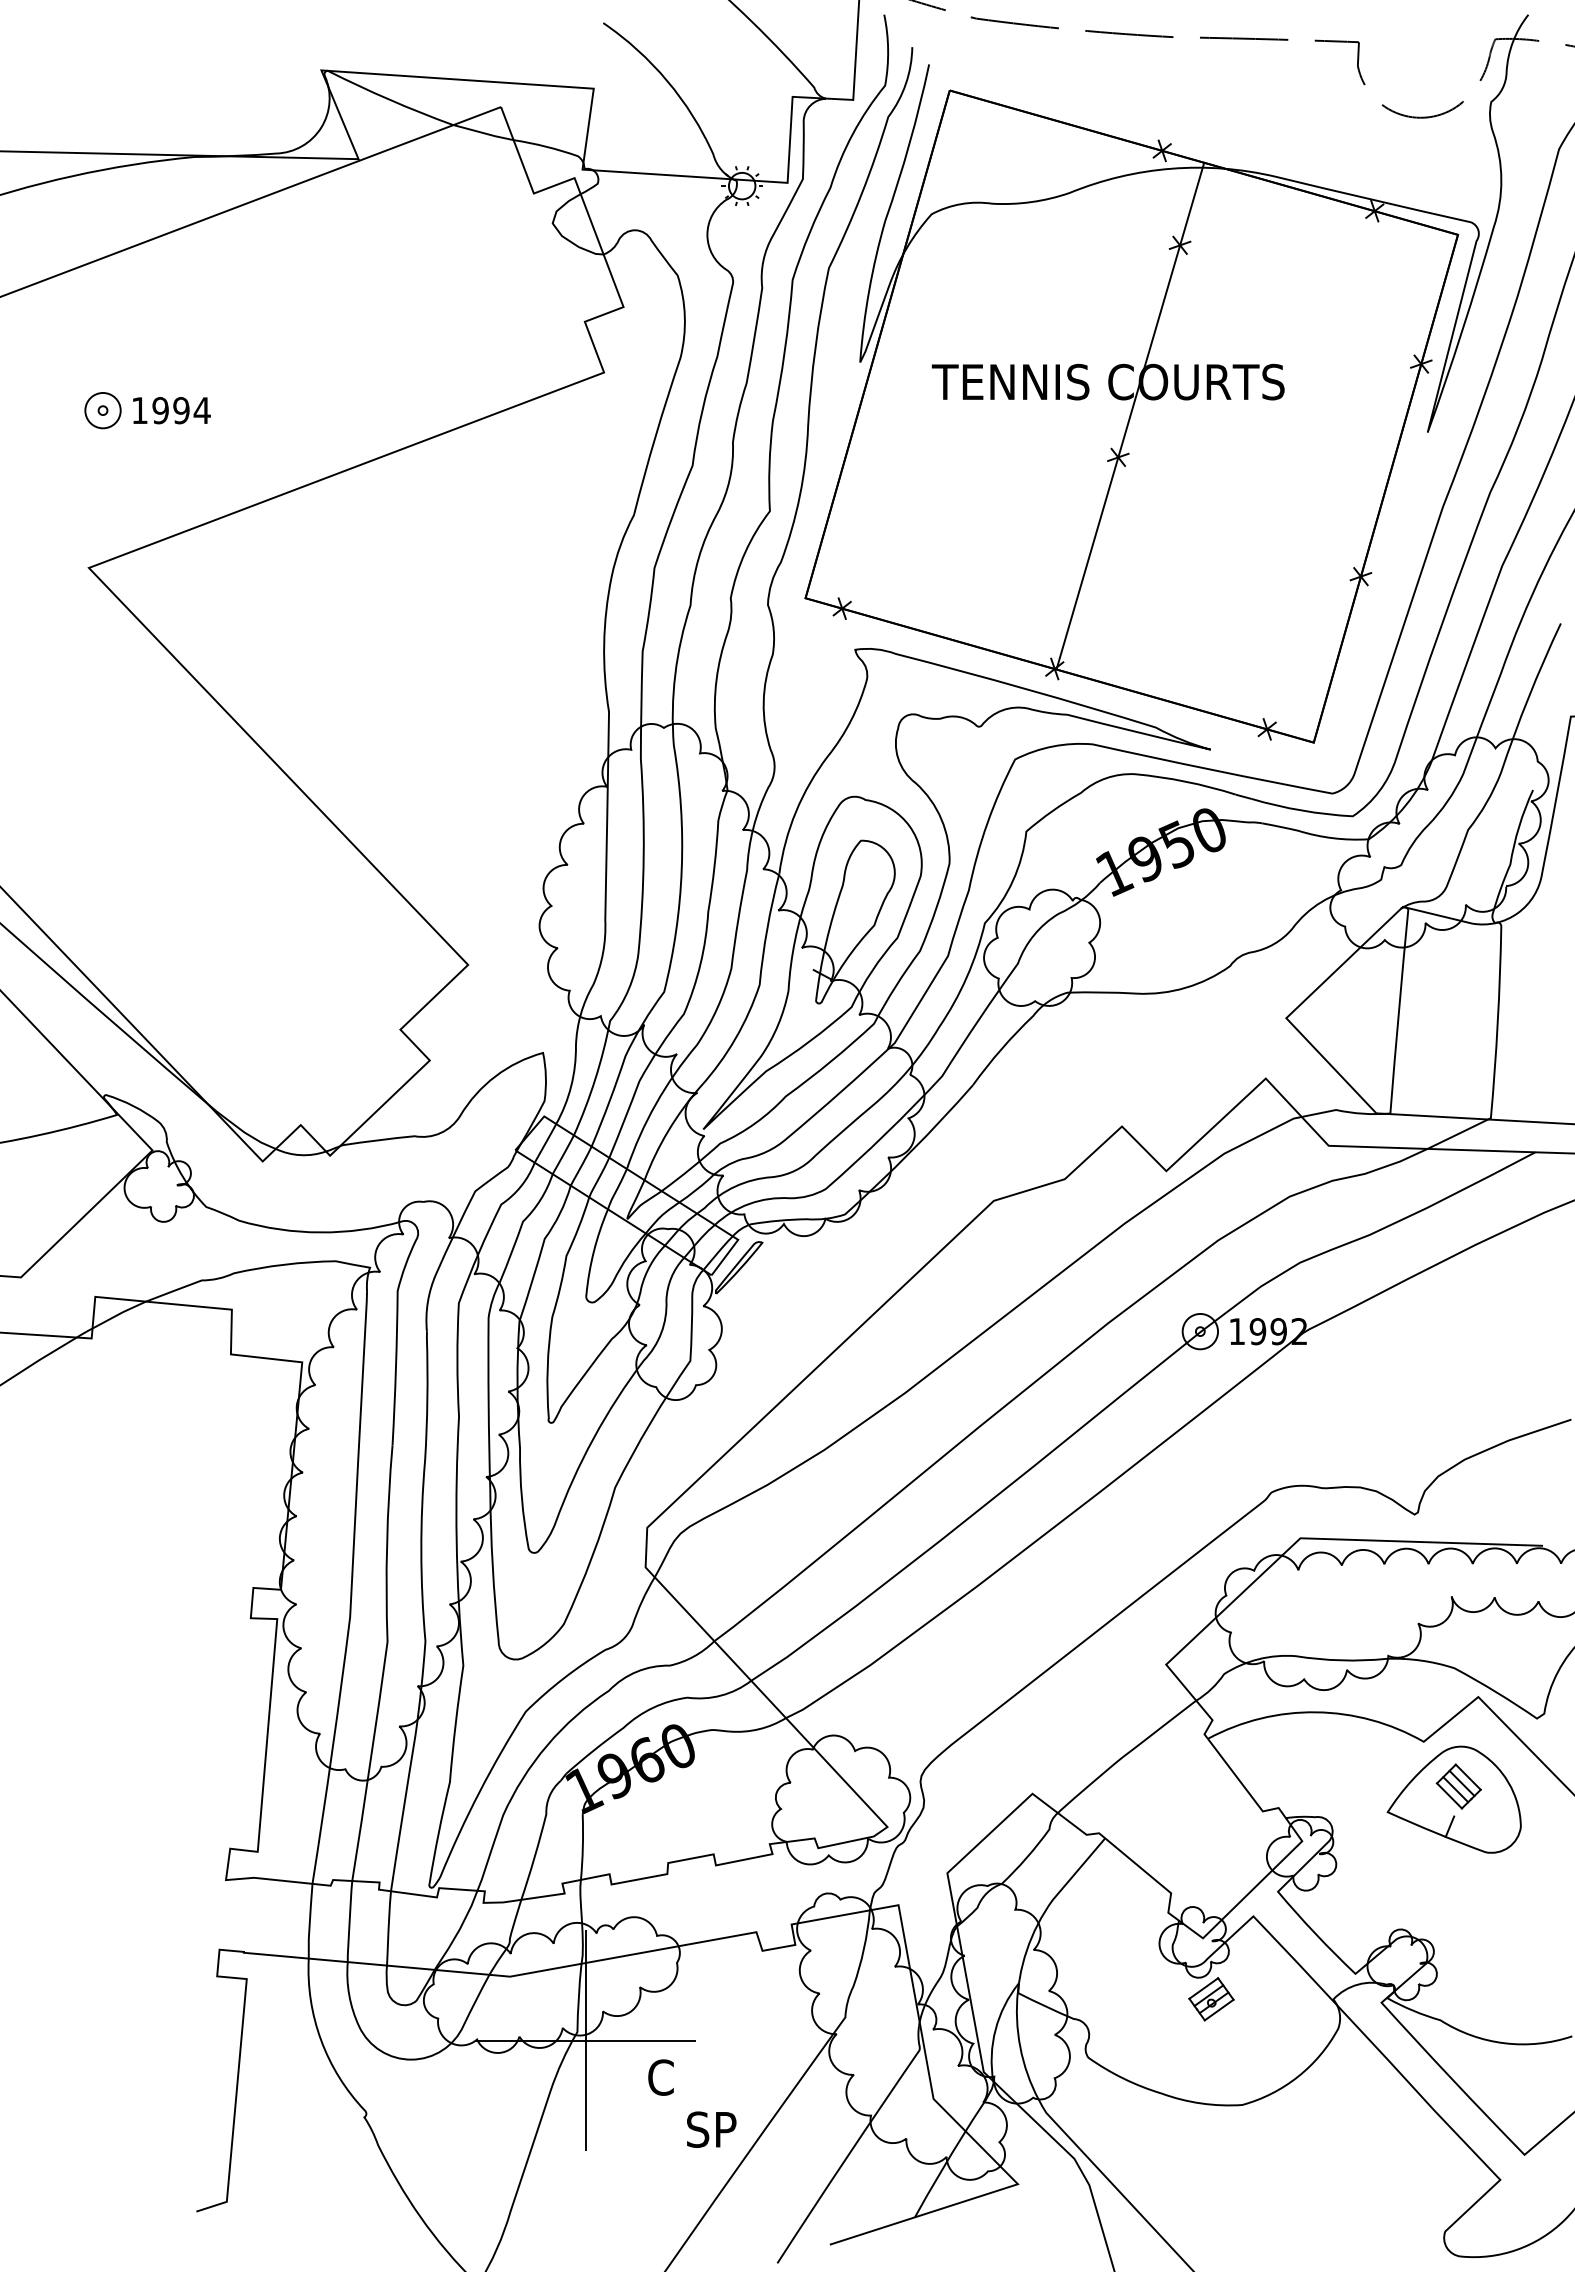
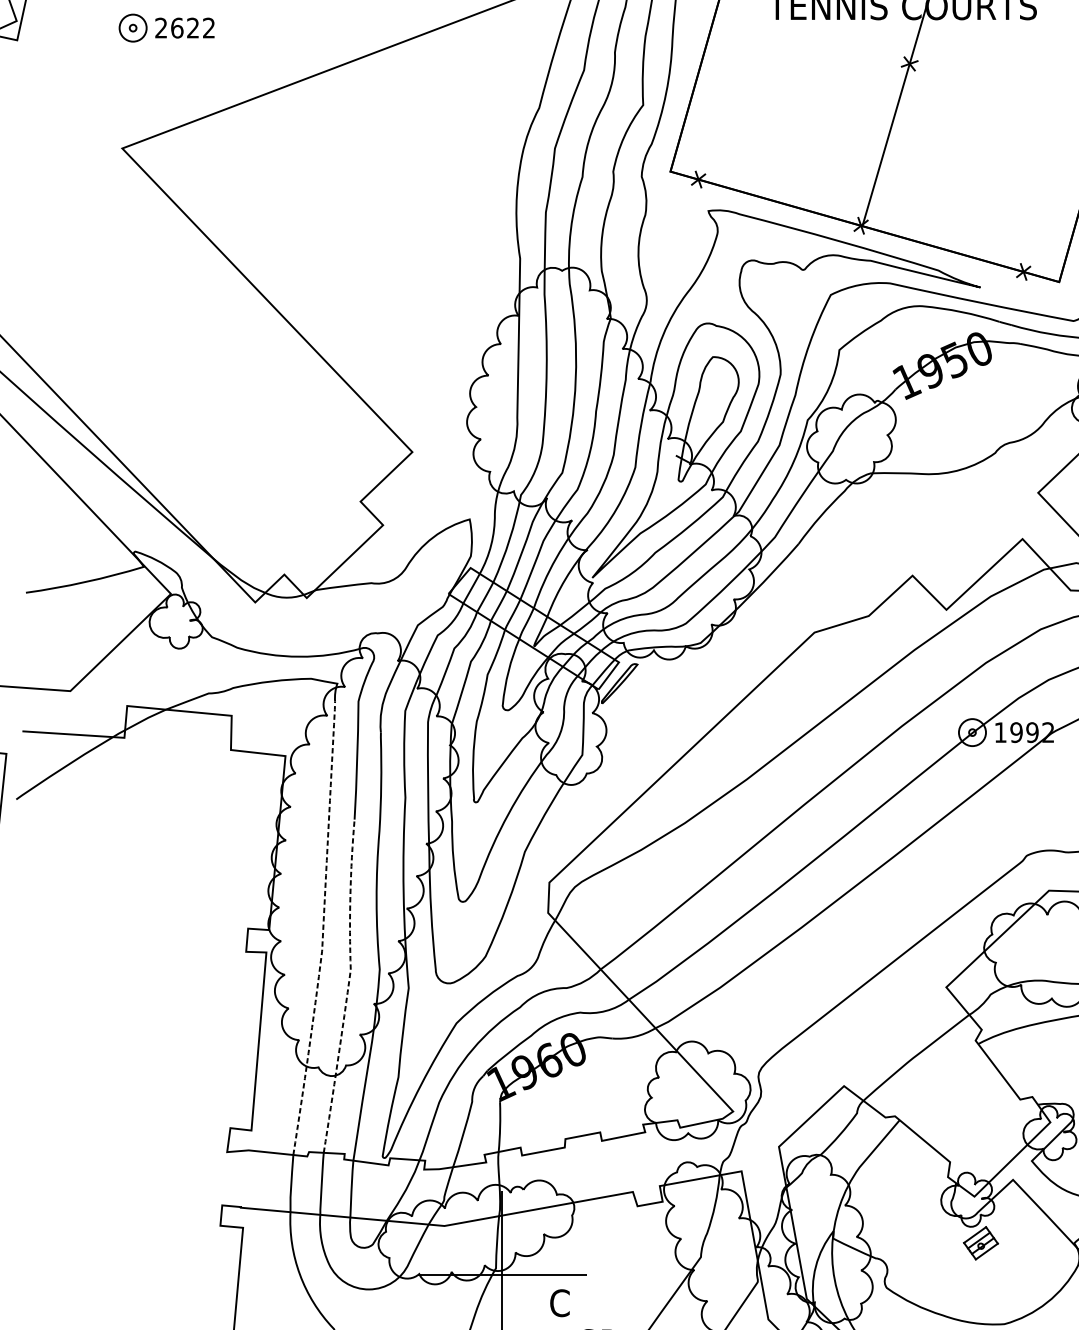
text: (171, 410) -> (185, 28), 1994 -> 2622
line: (351, 1589) -> (323, 929), solid -> dashed
line: (384, 1662) -> (348, 985), solid -> dashed

